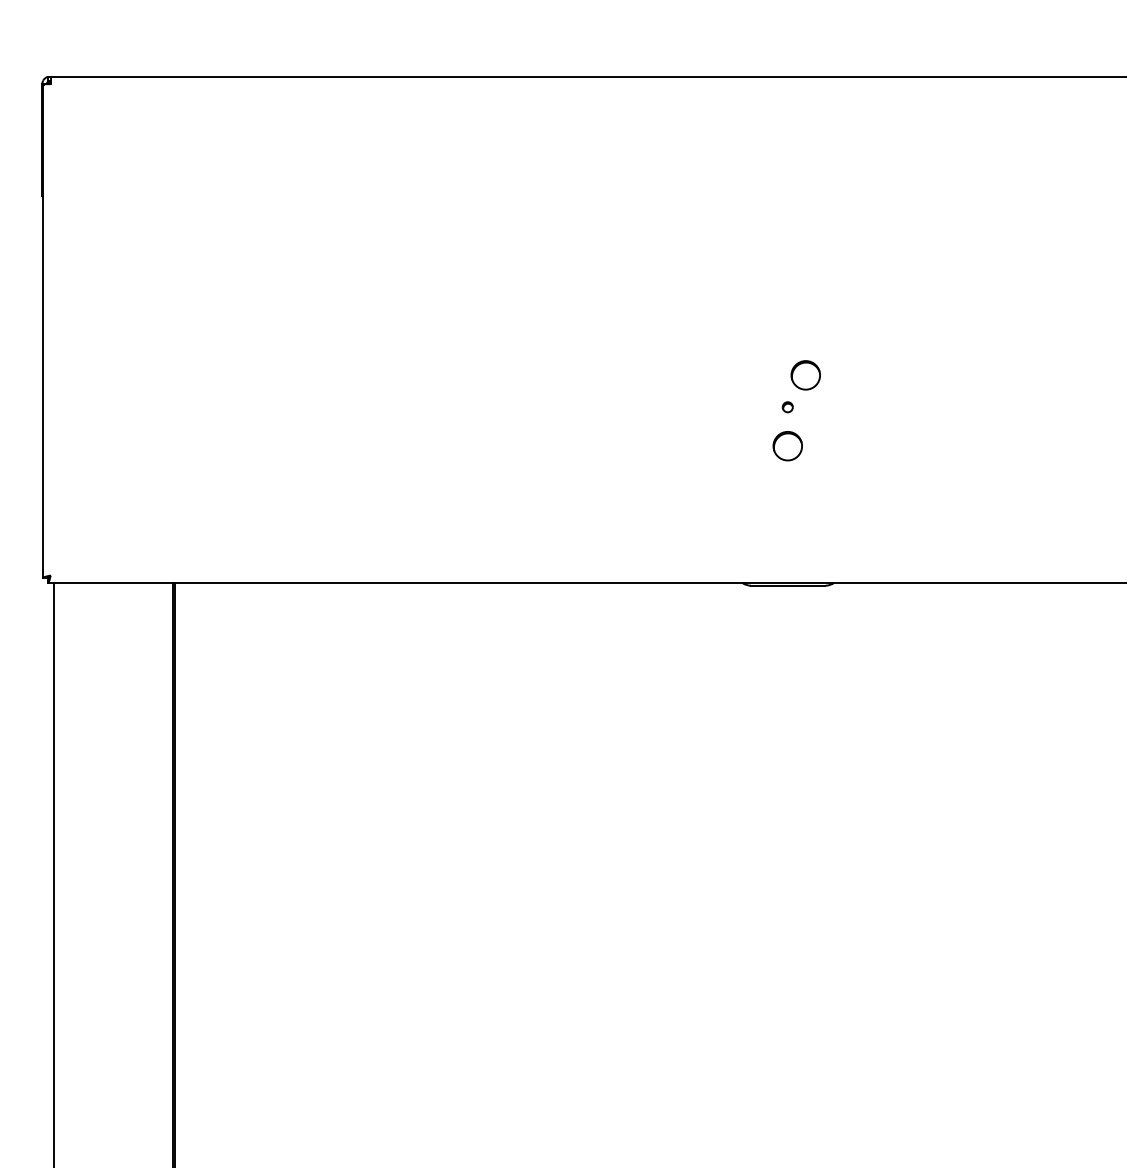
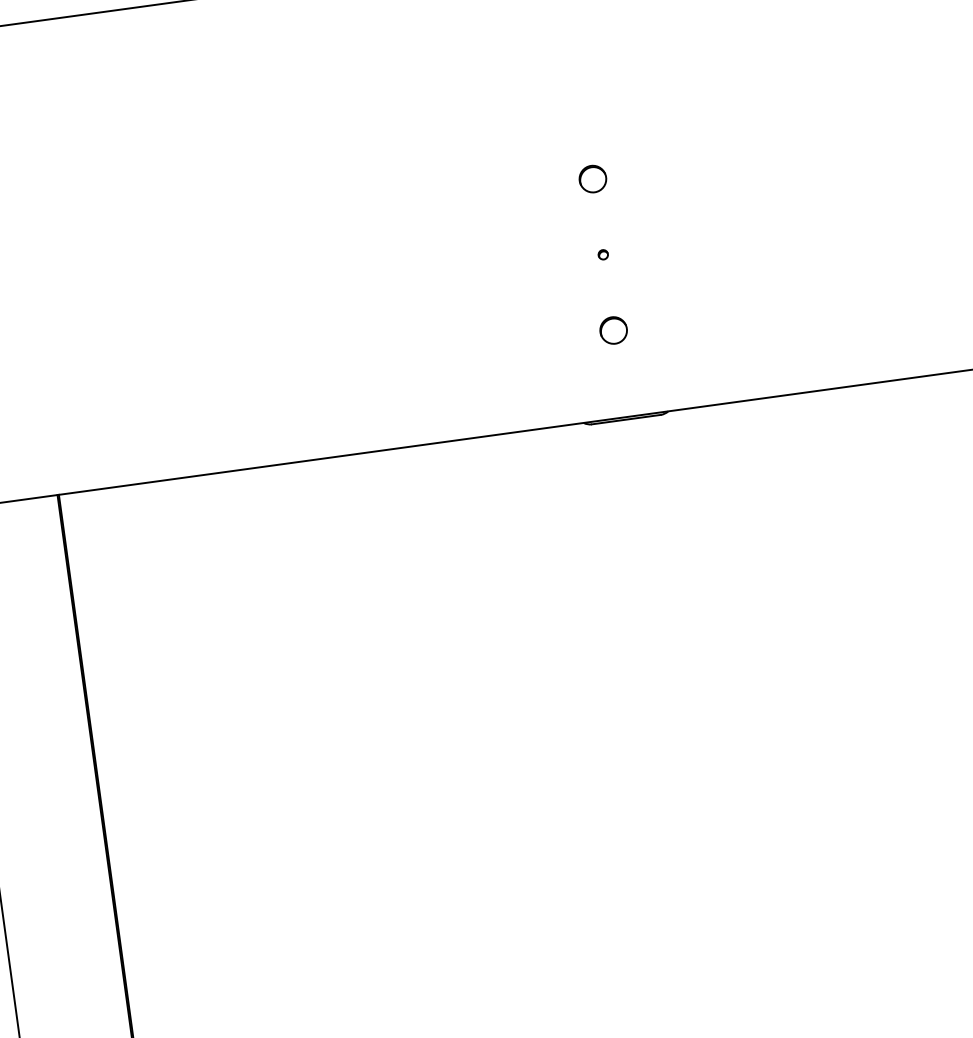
circle: (805, 375) -> (592, 179), moved
circle: (787, 446) -> (613, 330), moved

